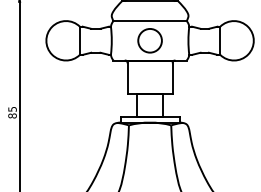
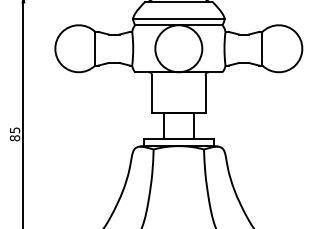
line: (149, 15) -> (178, 18), added
circle: (149, 40) -> (178, 48), size x1.67

